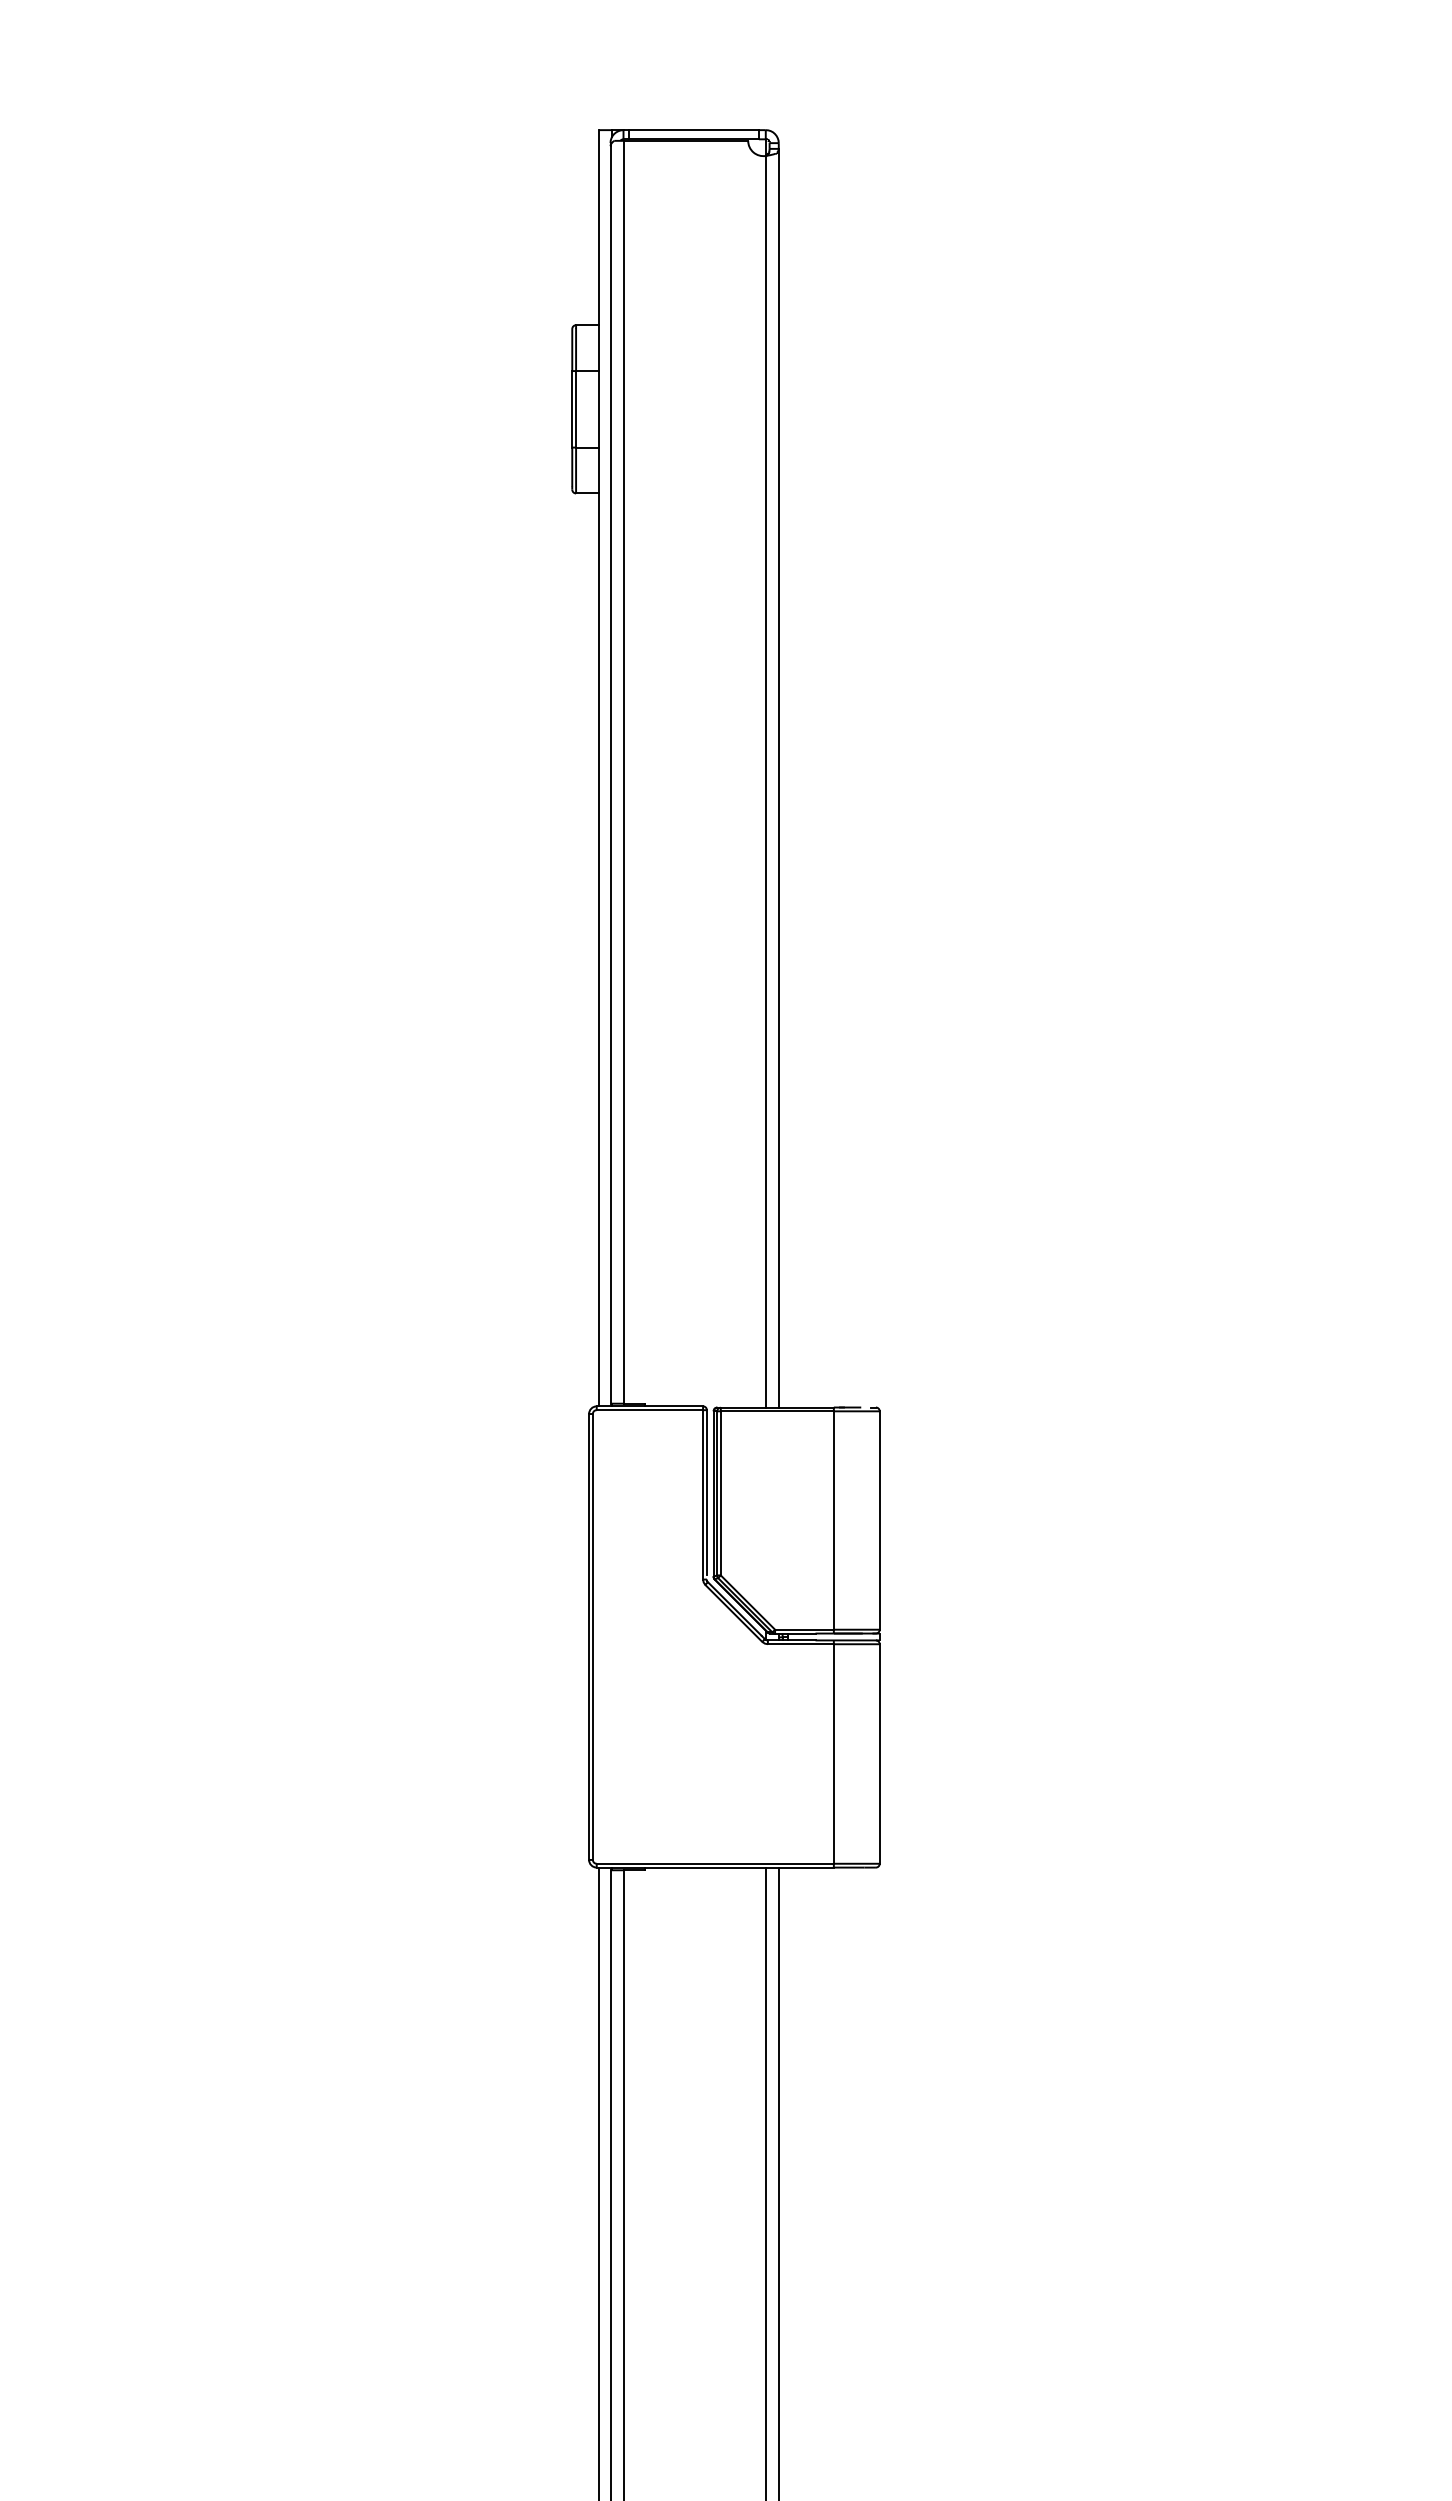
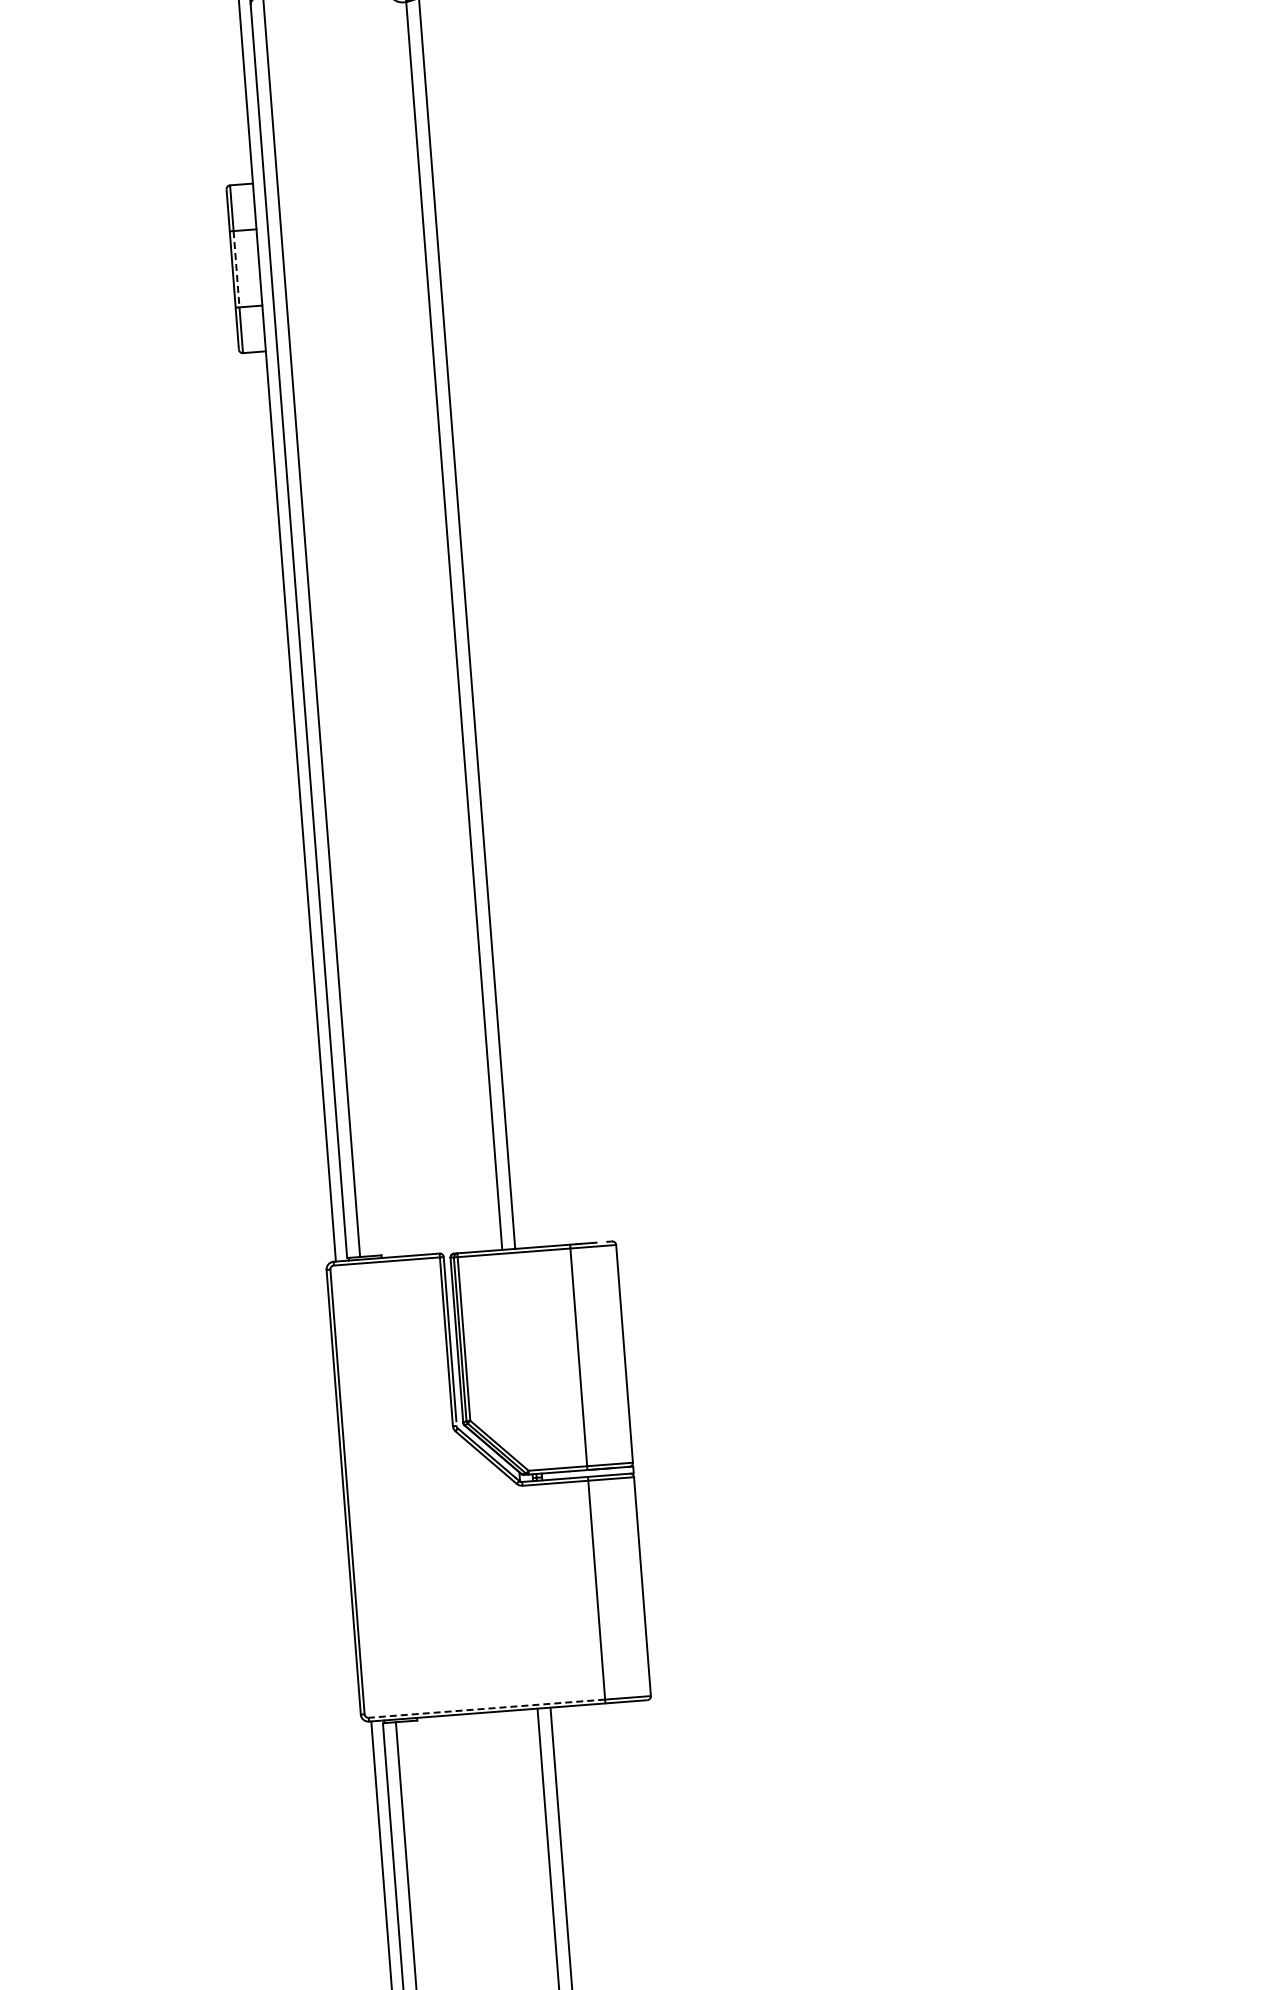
line: (576, 409) -> (236, 269), solid -> dashed
line: (715, 1863) -> (487, 1708), solid -> dashed

